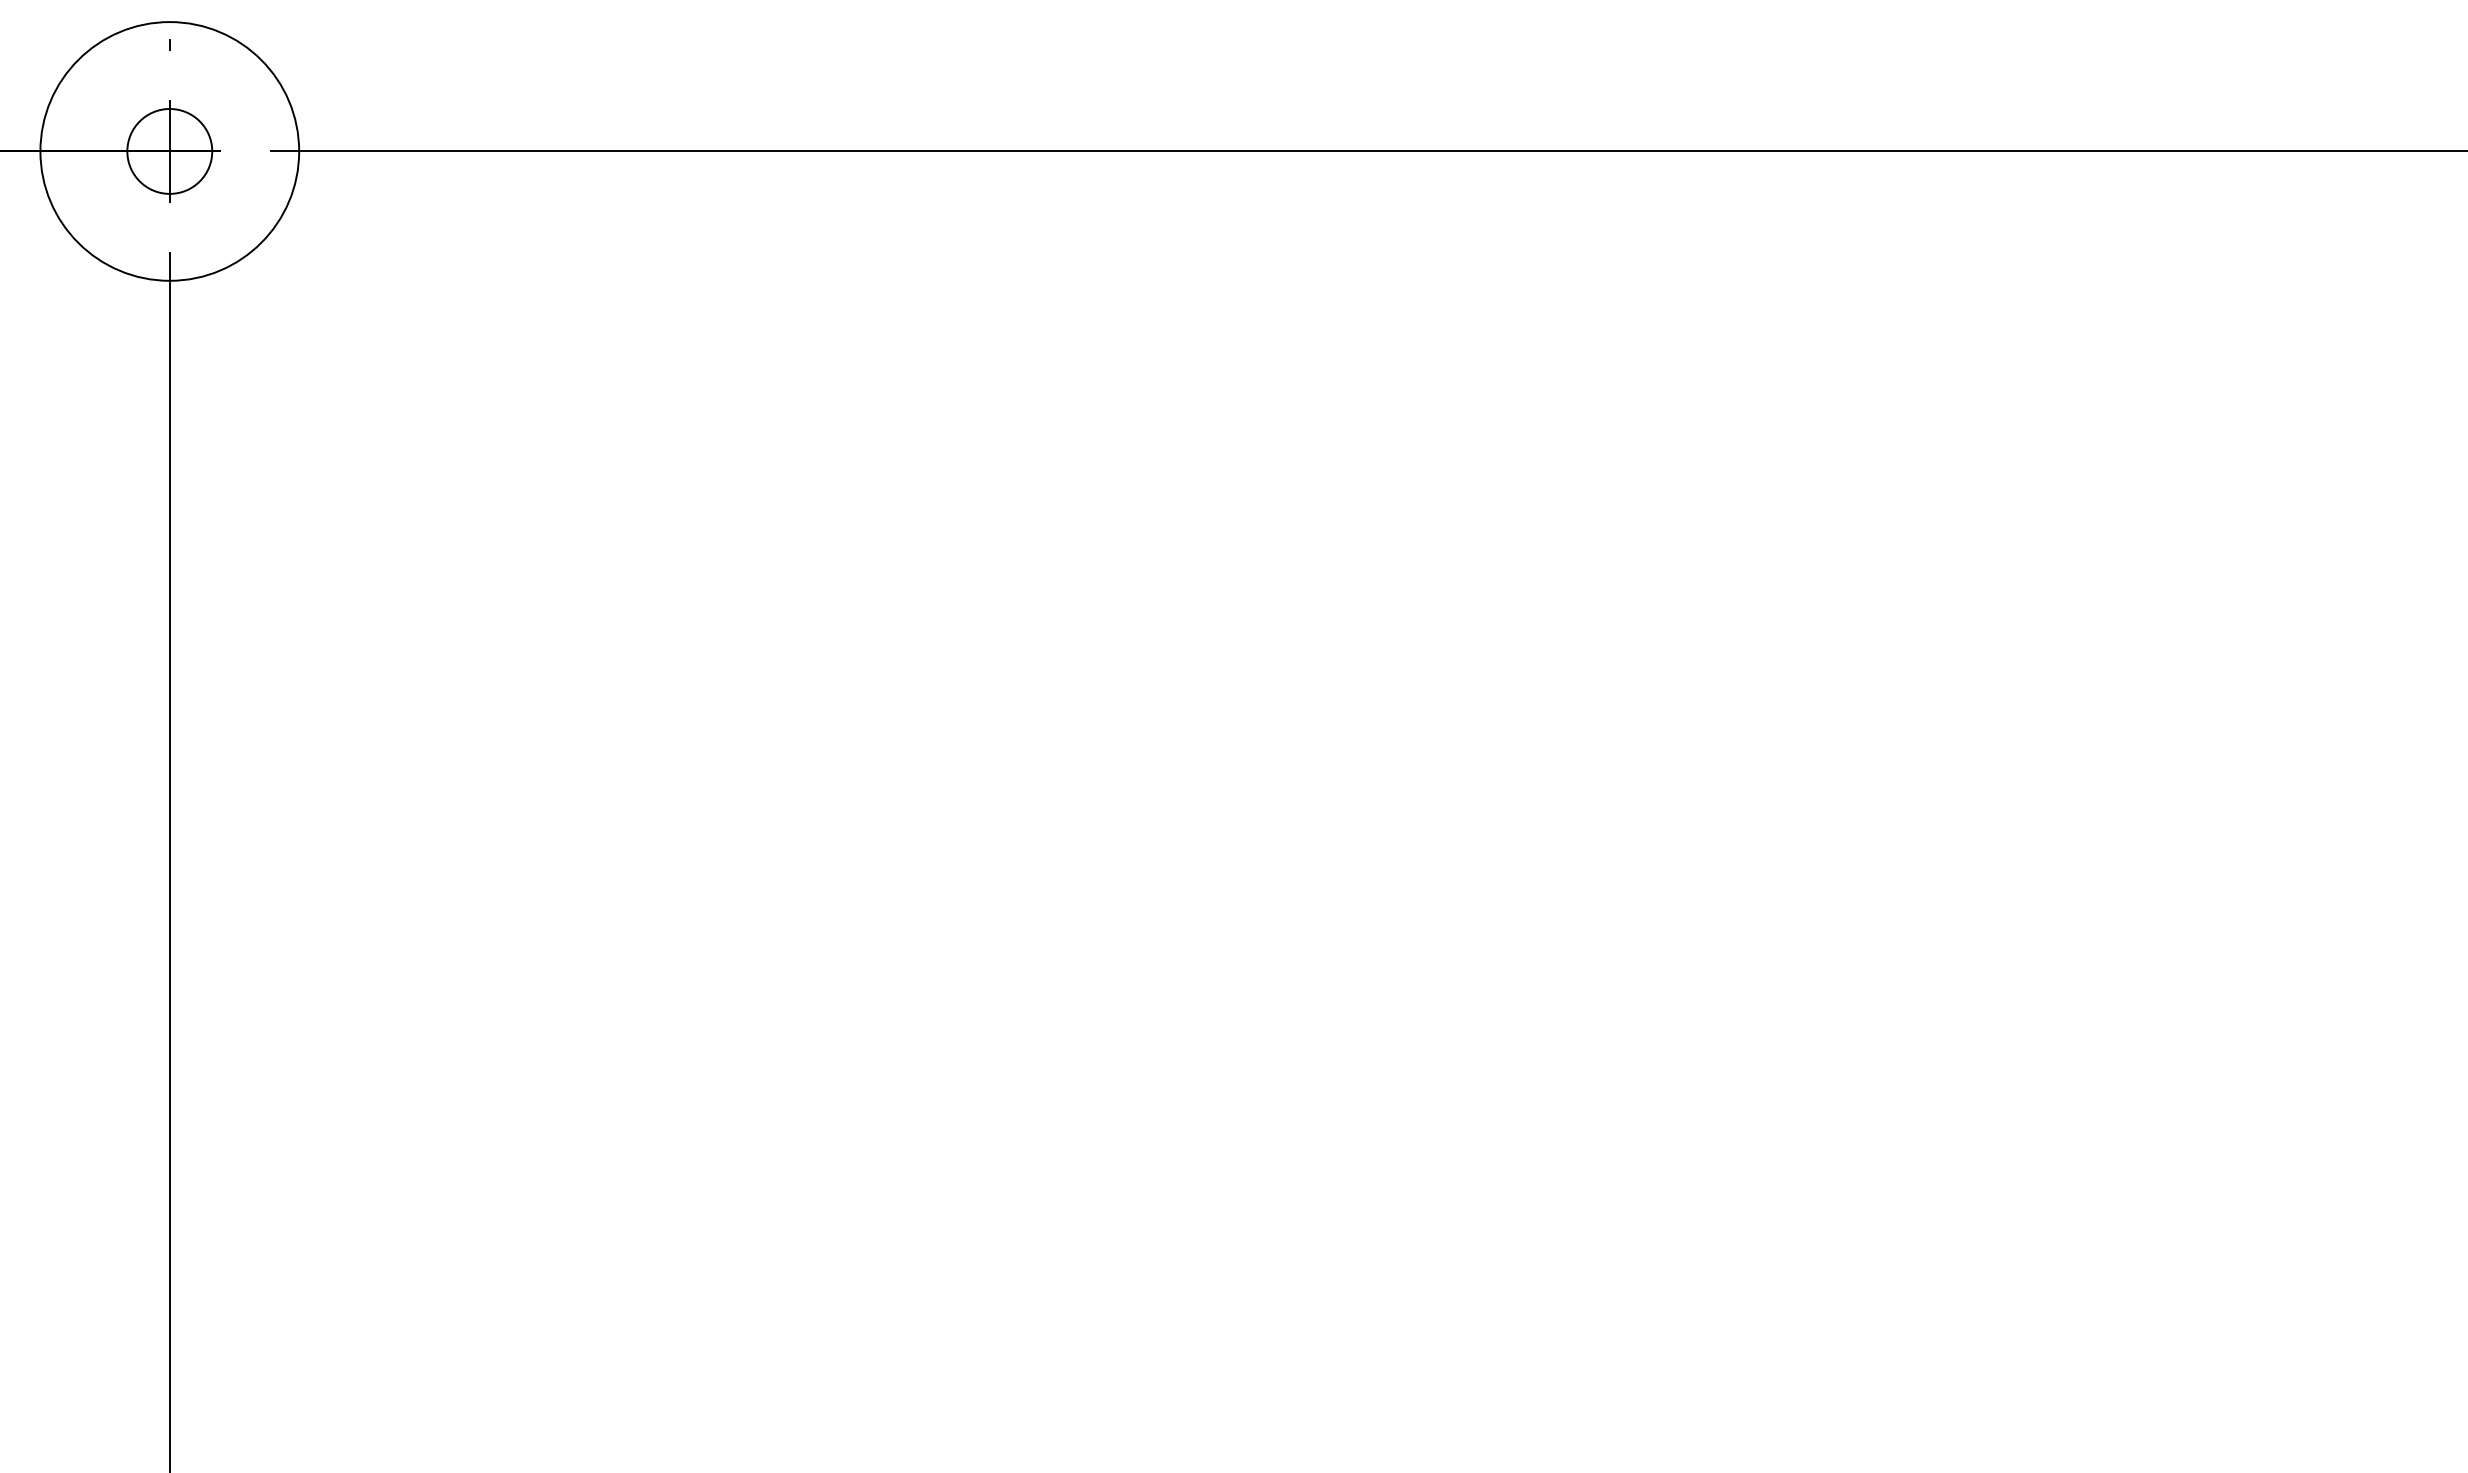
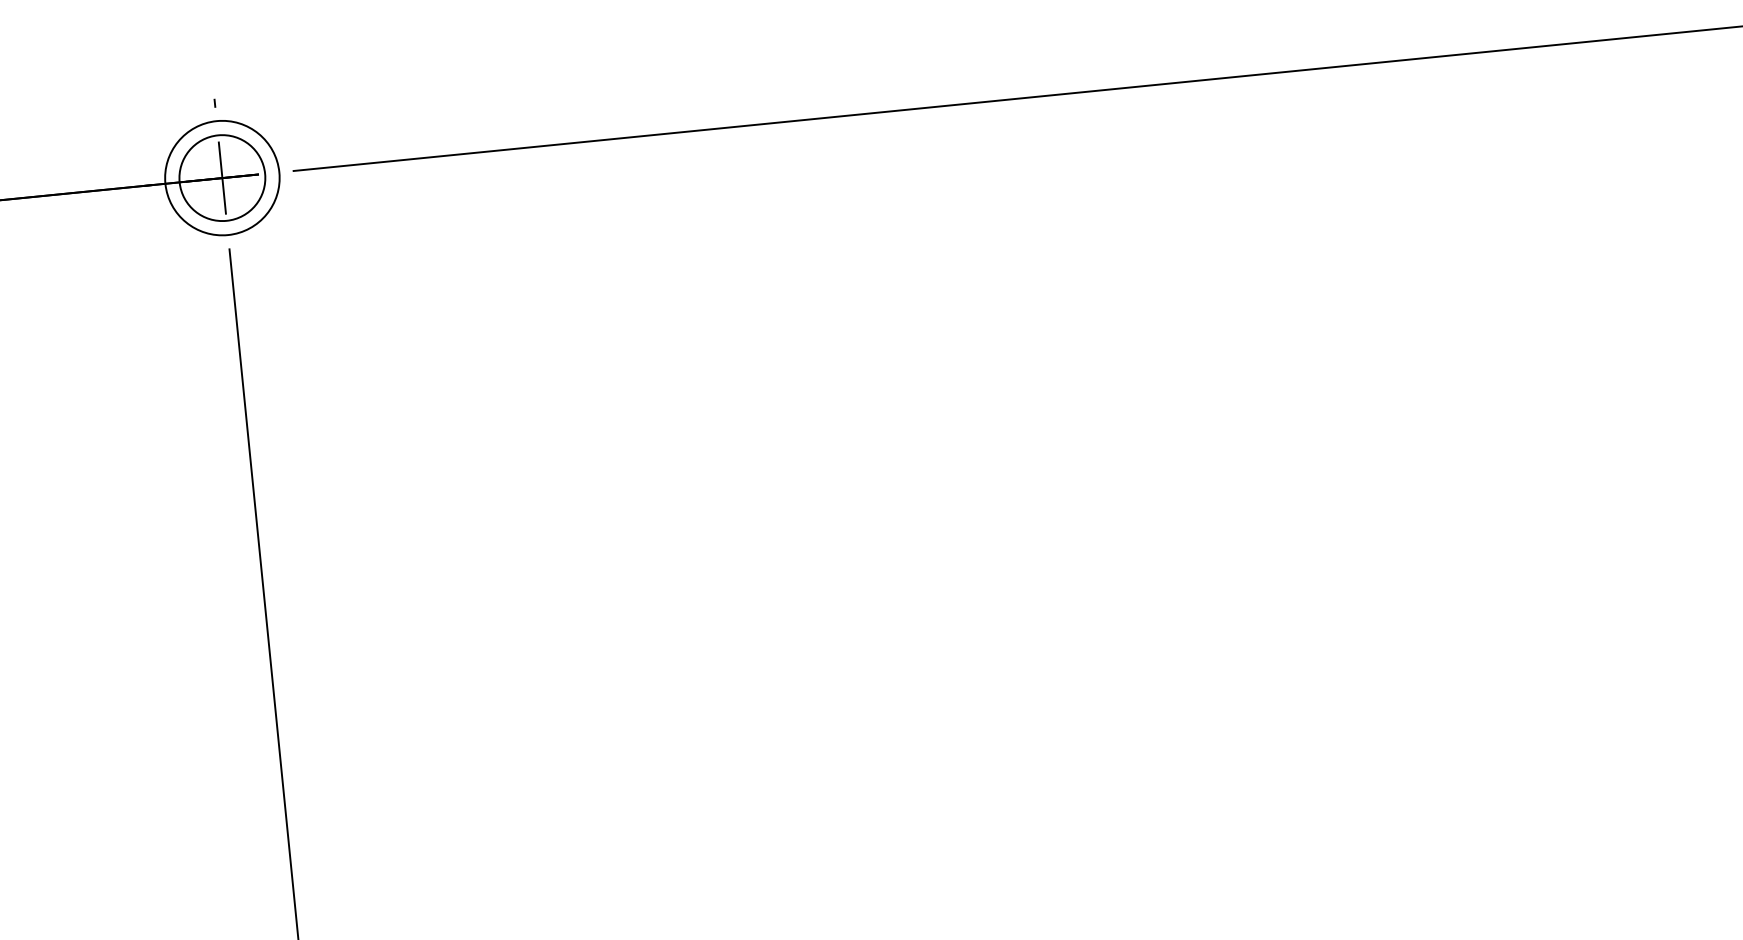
circle: (169, 151) -> (222, 178), size x0.62
circle: (169, 151) -> (222, 178), size x1.43

